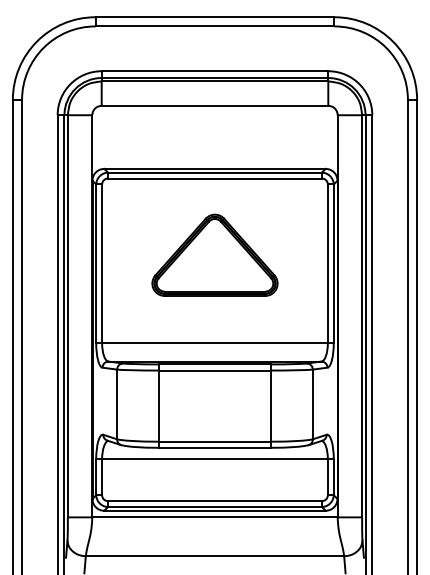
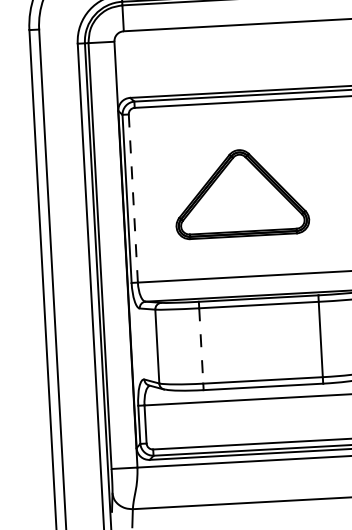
part: (214, 254) -> (240, 192), moved
line: (102, 264) -> (133, 199), solid -> dashed
line: (158, 406) -> (201, 346), solid -> dashed

